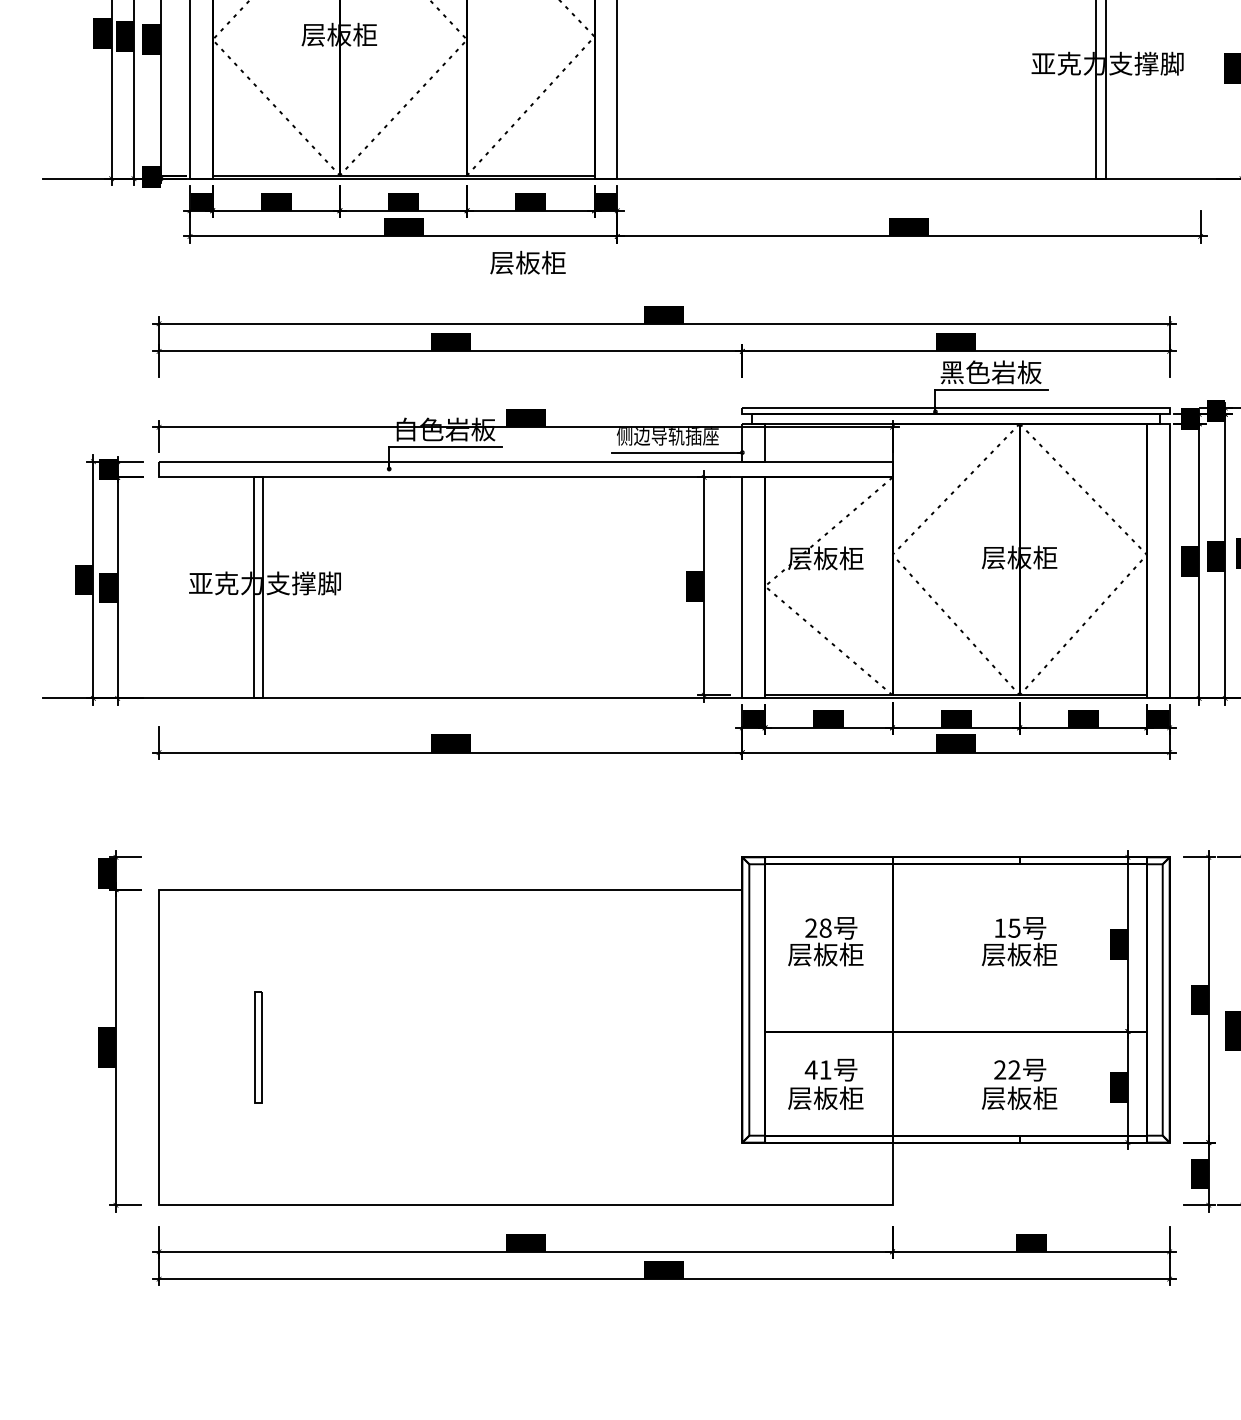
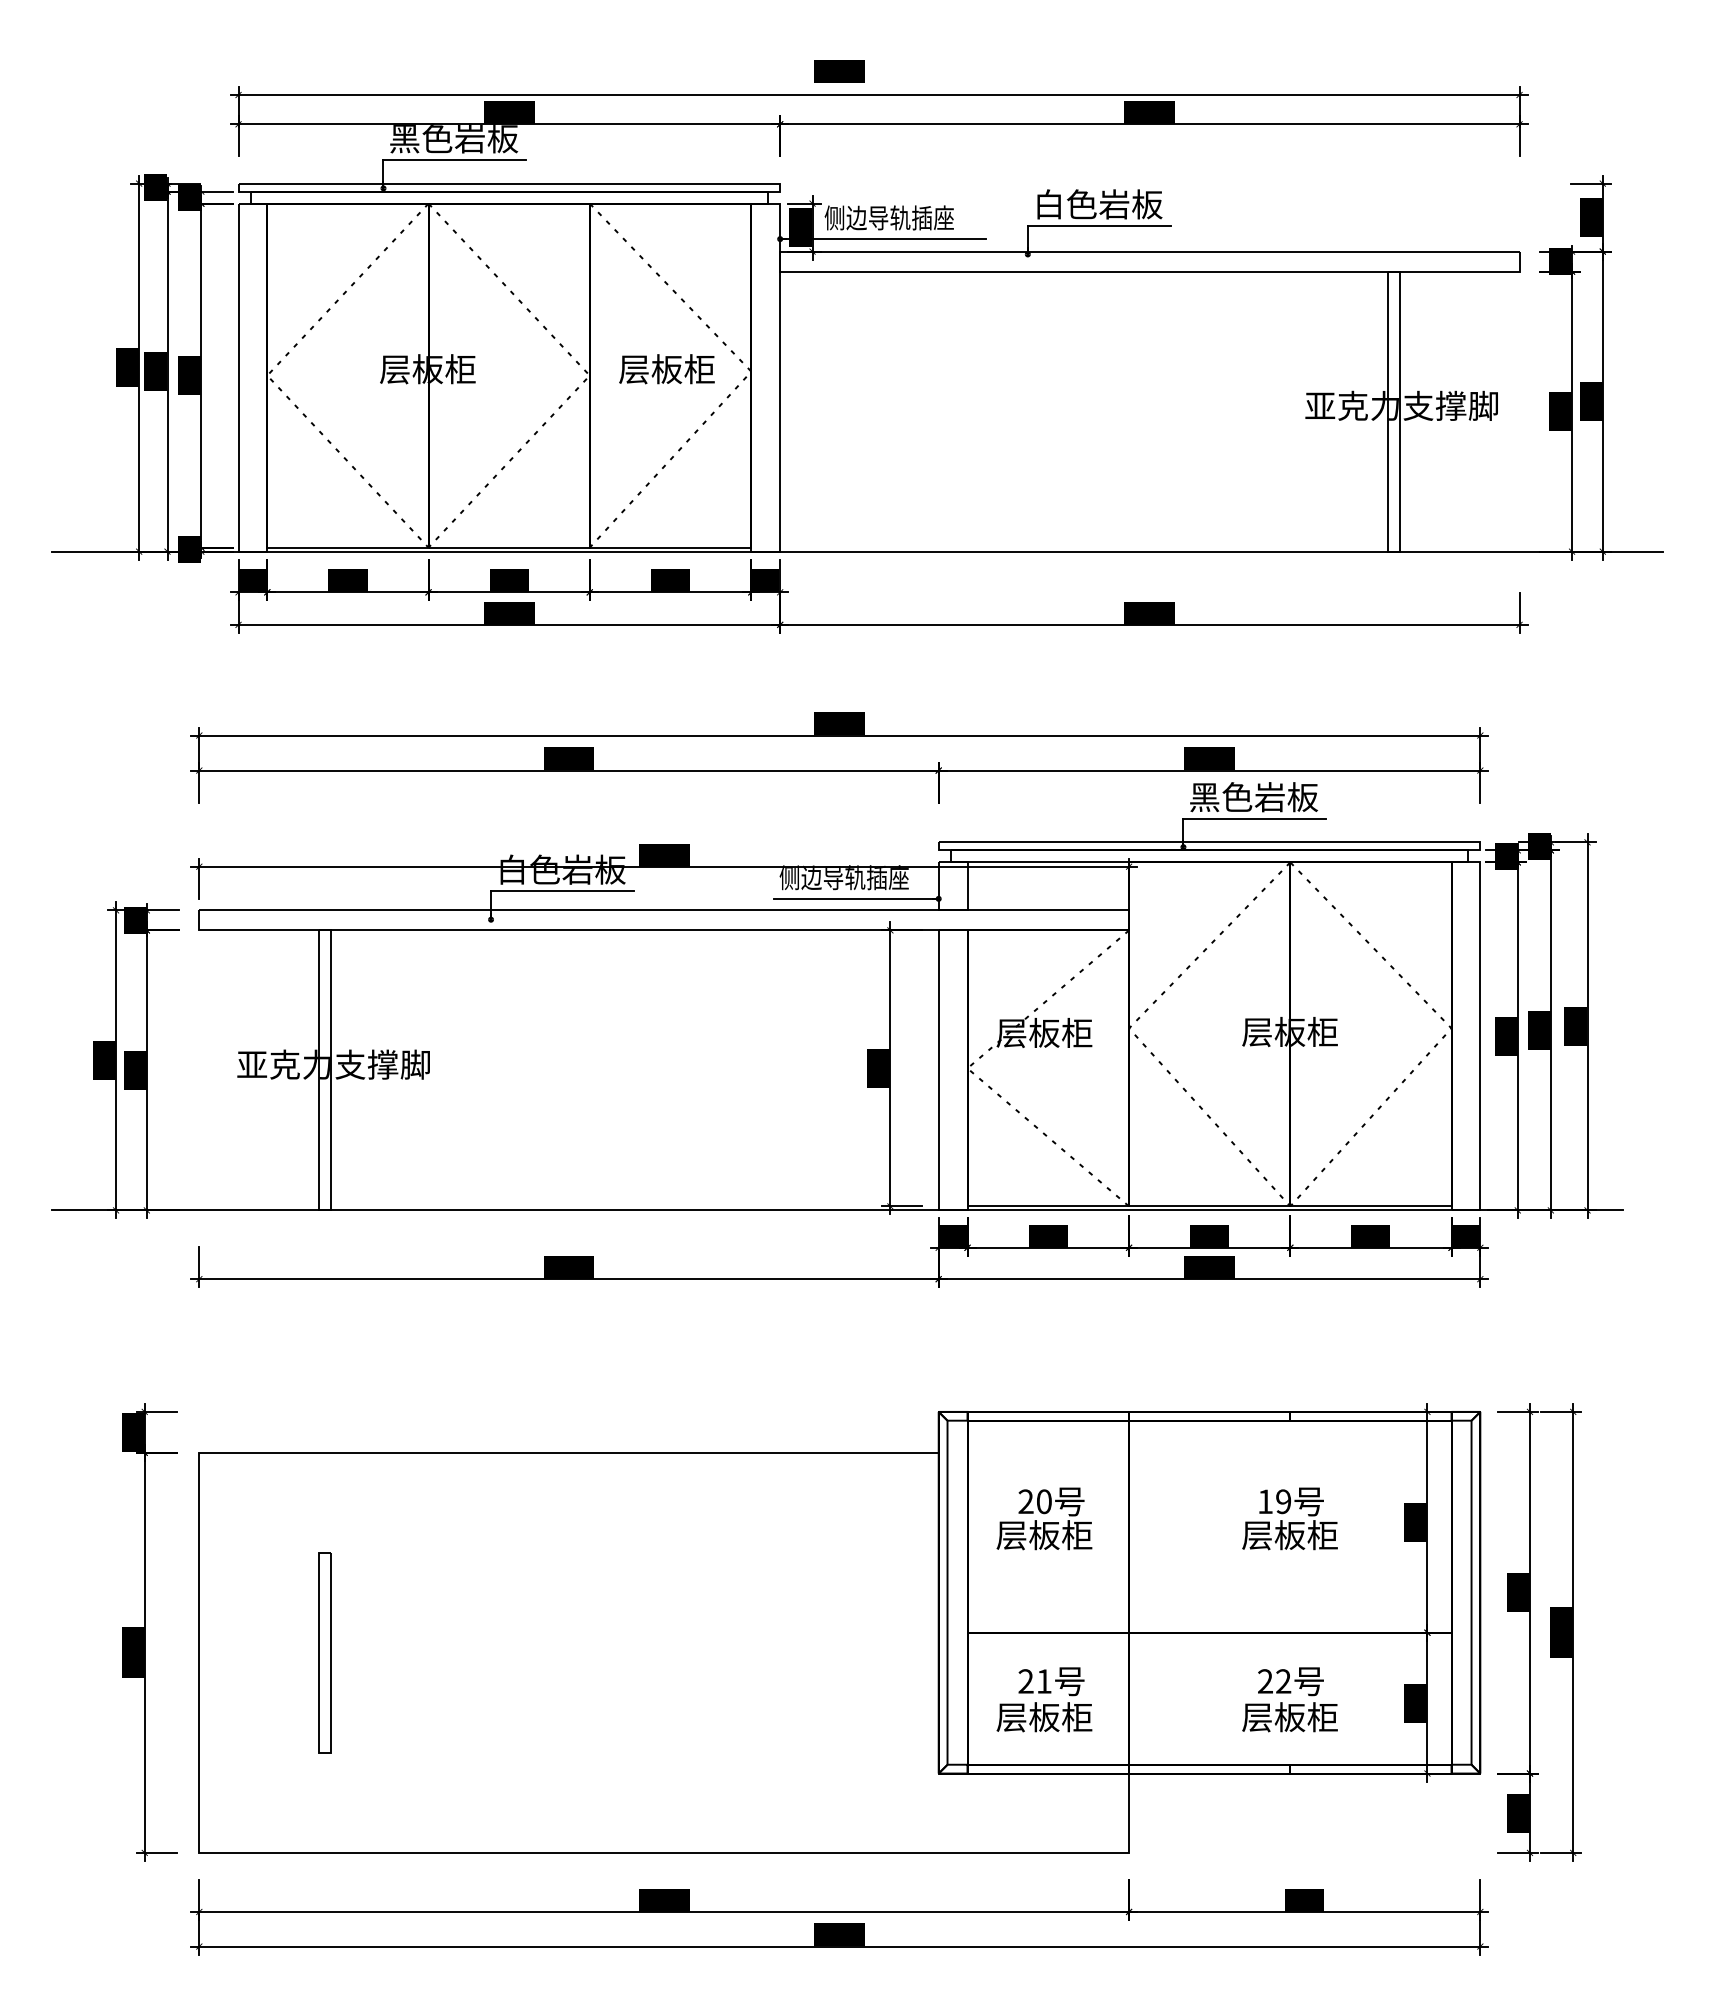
text: (527, 262) -> (666, 369), moved
text: (825, 928) -> (1043, 1501), 28 -> 20
text: (1014, 928) -> (1283, 1501), 15 -> 19
part: (257, 1047) -> (324, 1652), size x1.43
text: (810, 1070) -> (1025, 1681), 41 -> 21

